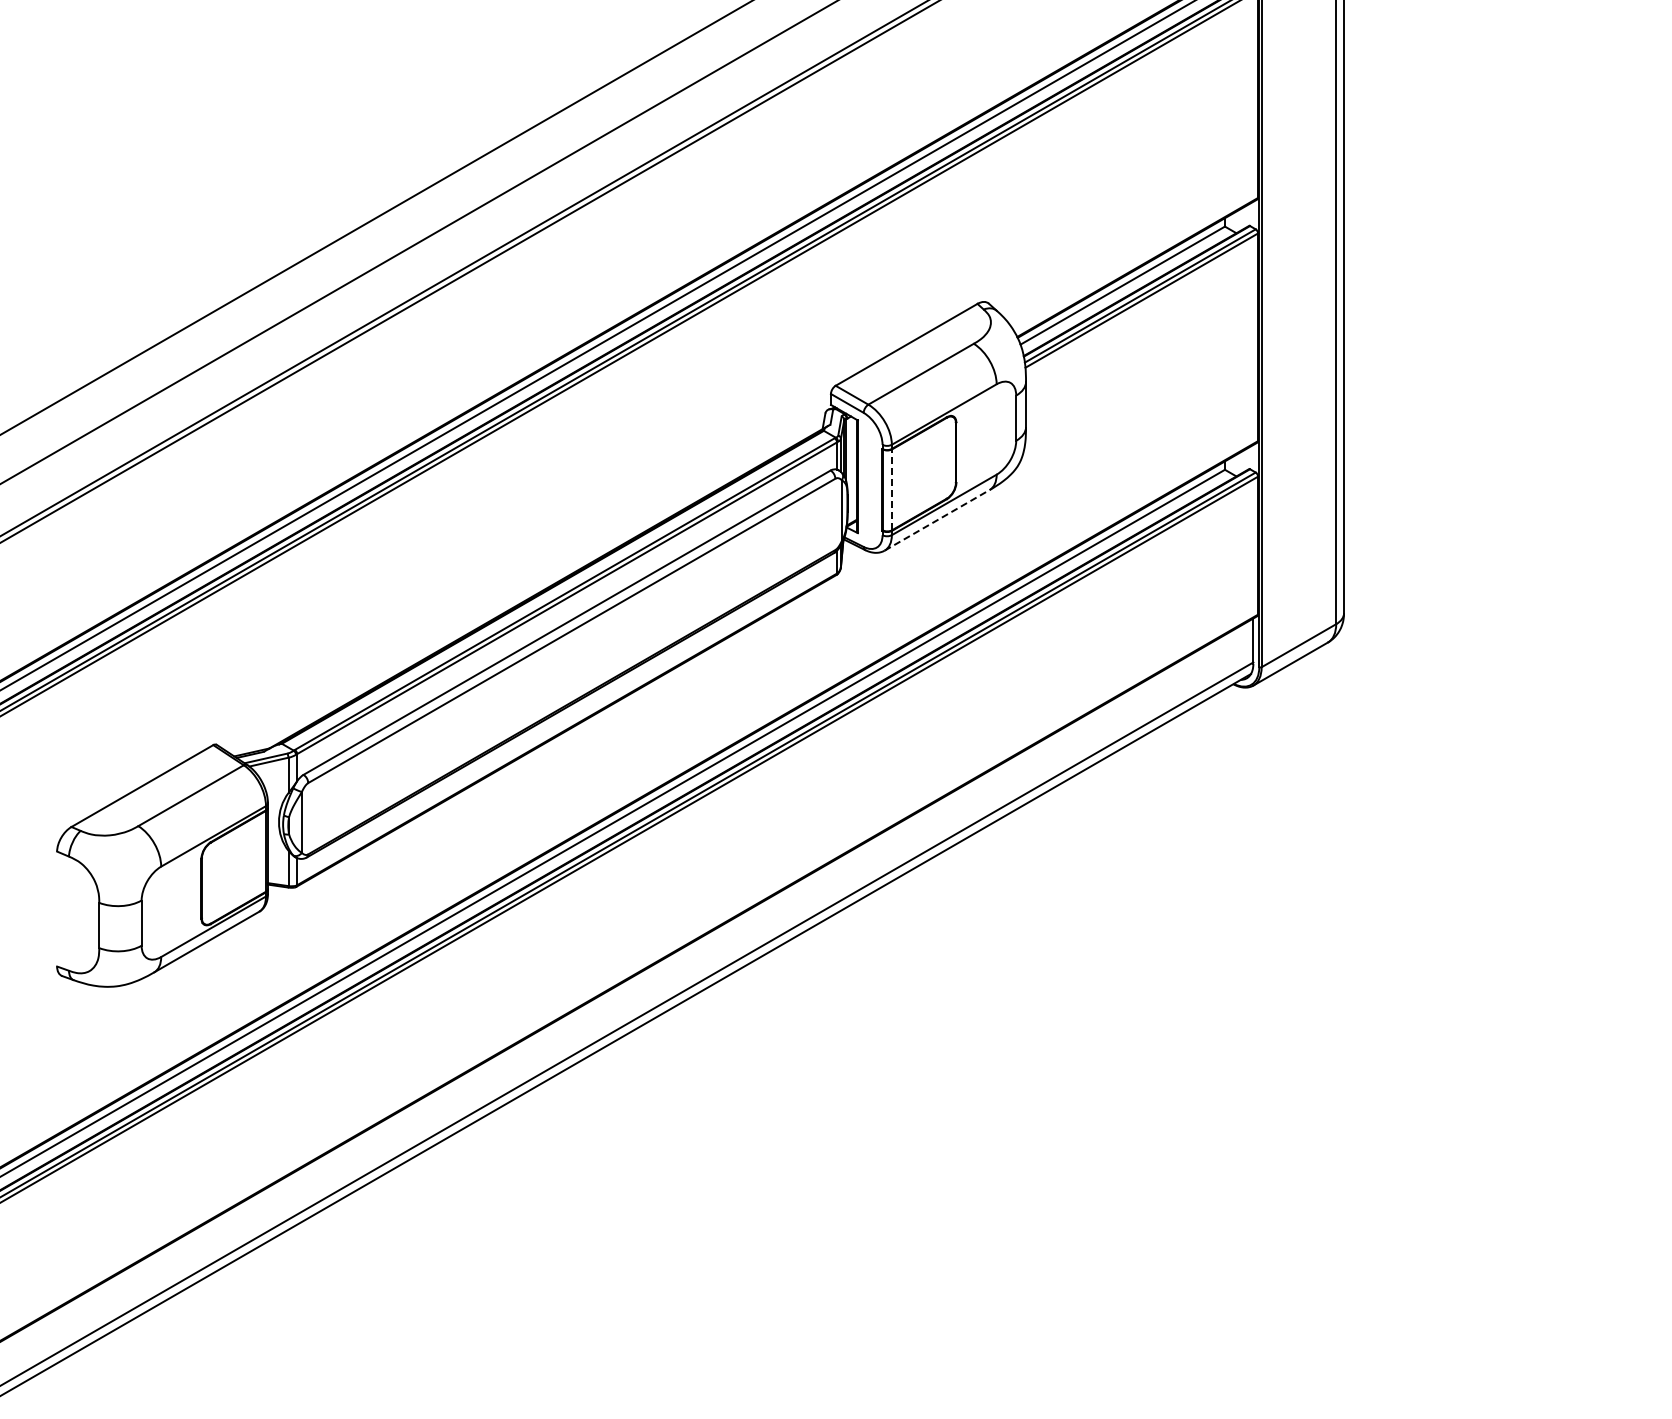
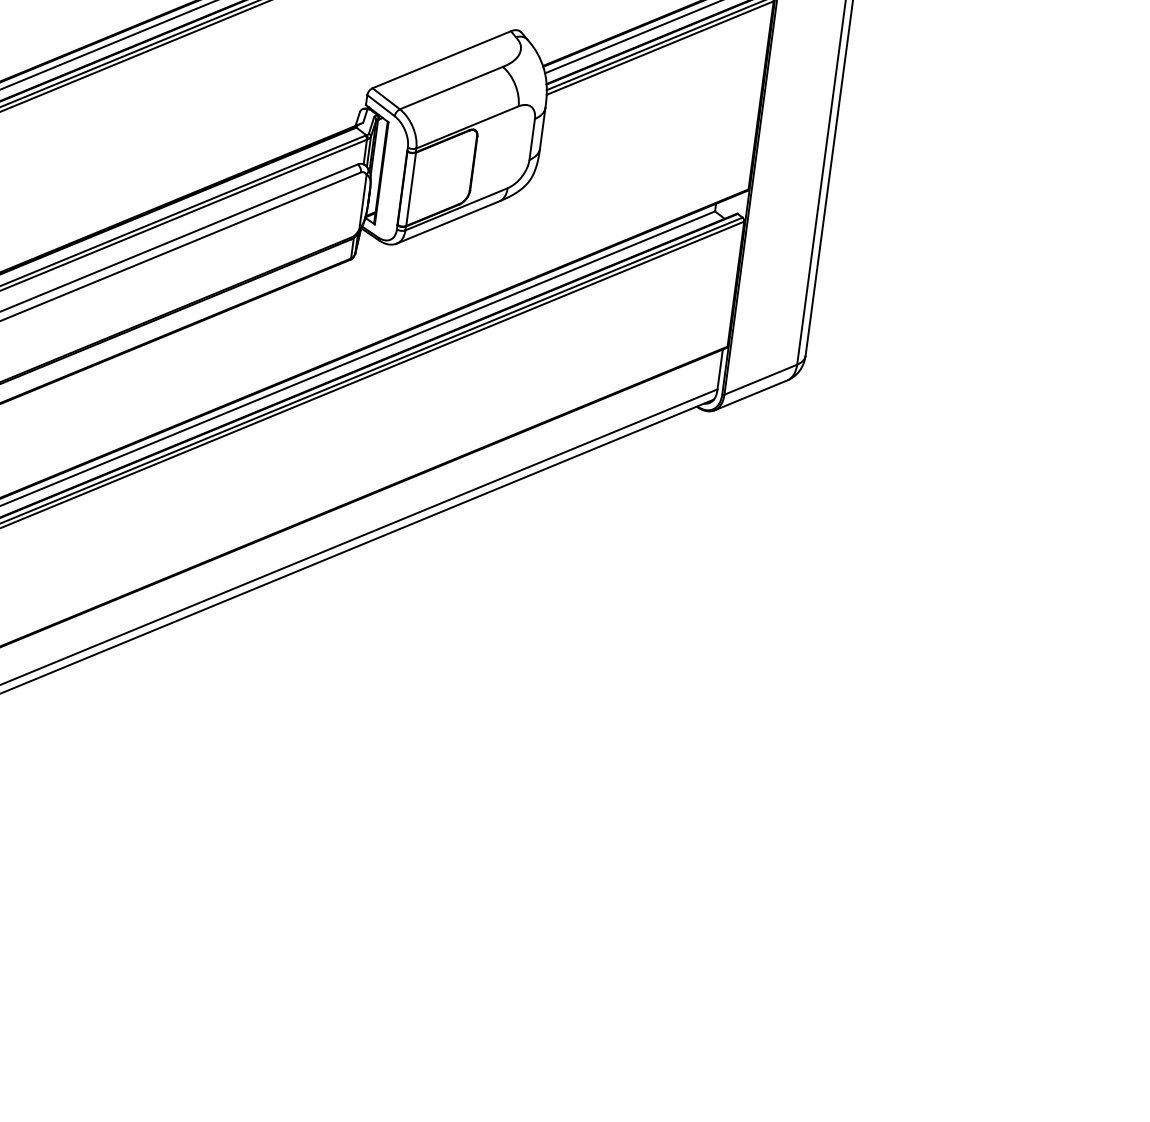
line: (892, 489) -> (411, 189), dashed -> solid
line: (937, 520) -> (448, 222), dashed -> solid

